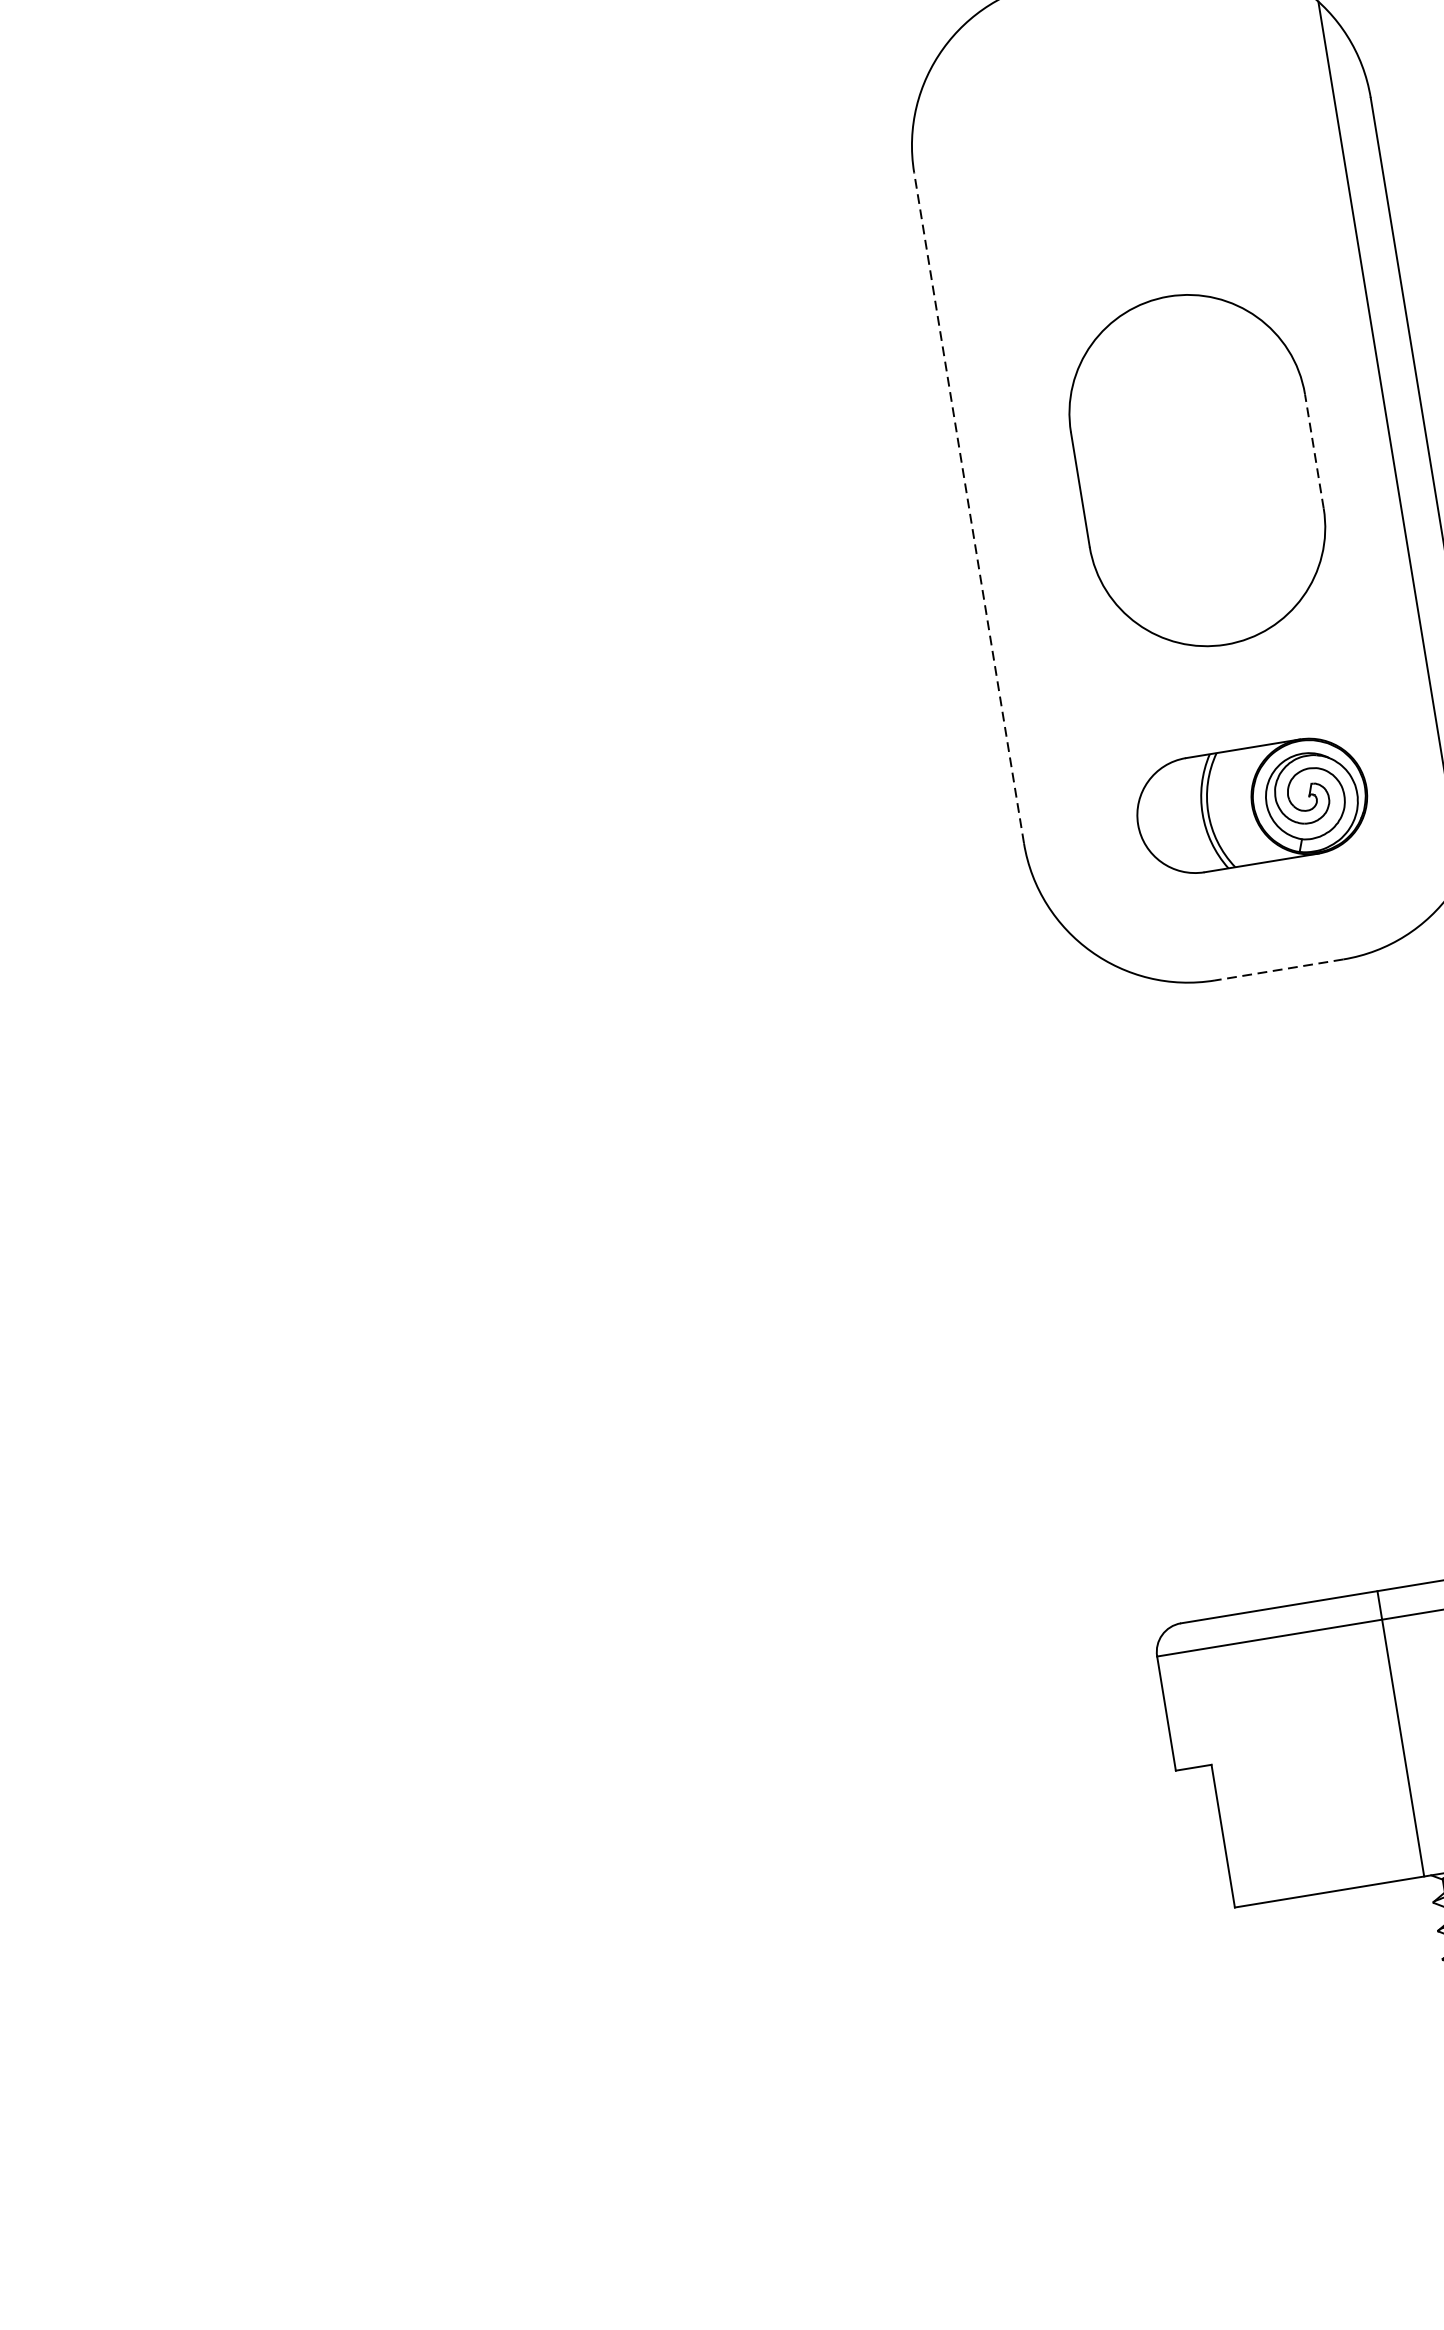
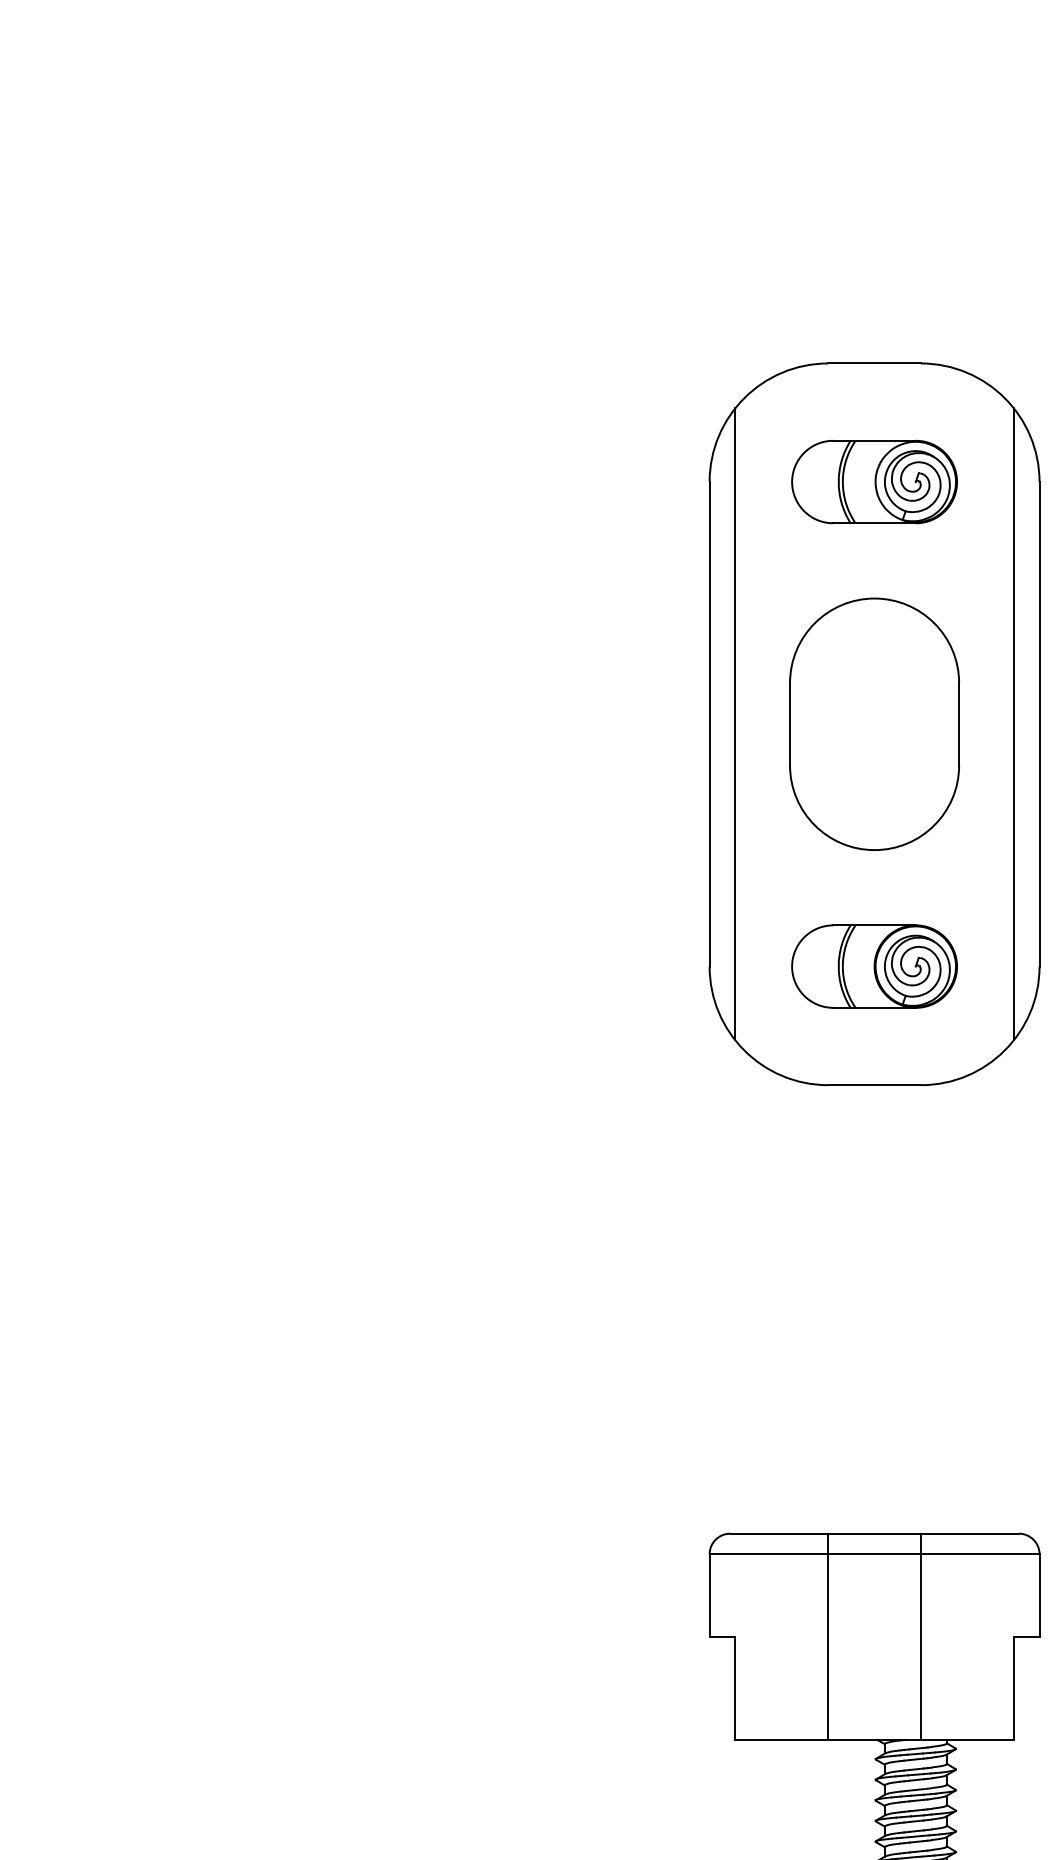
part: (1142, 134) -> (874, 481), added
line: (1314, 450) -> (959, 723), dashed -> solid
line: (1004, 502) -> (735, 724), added
line: (968, 506) -> (709, 723), dashed -> solid
line: (1279, 970) -> (874, 1085), dashed -> solid
line: (1401, 1733) -> (828, 1636), moved

